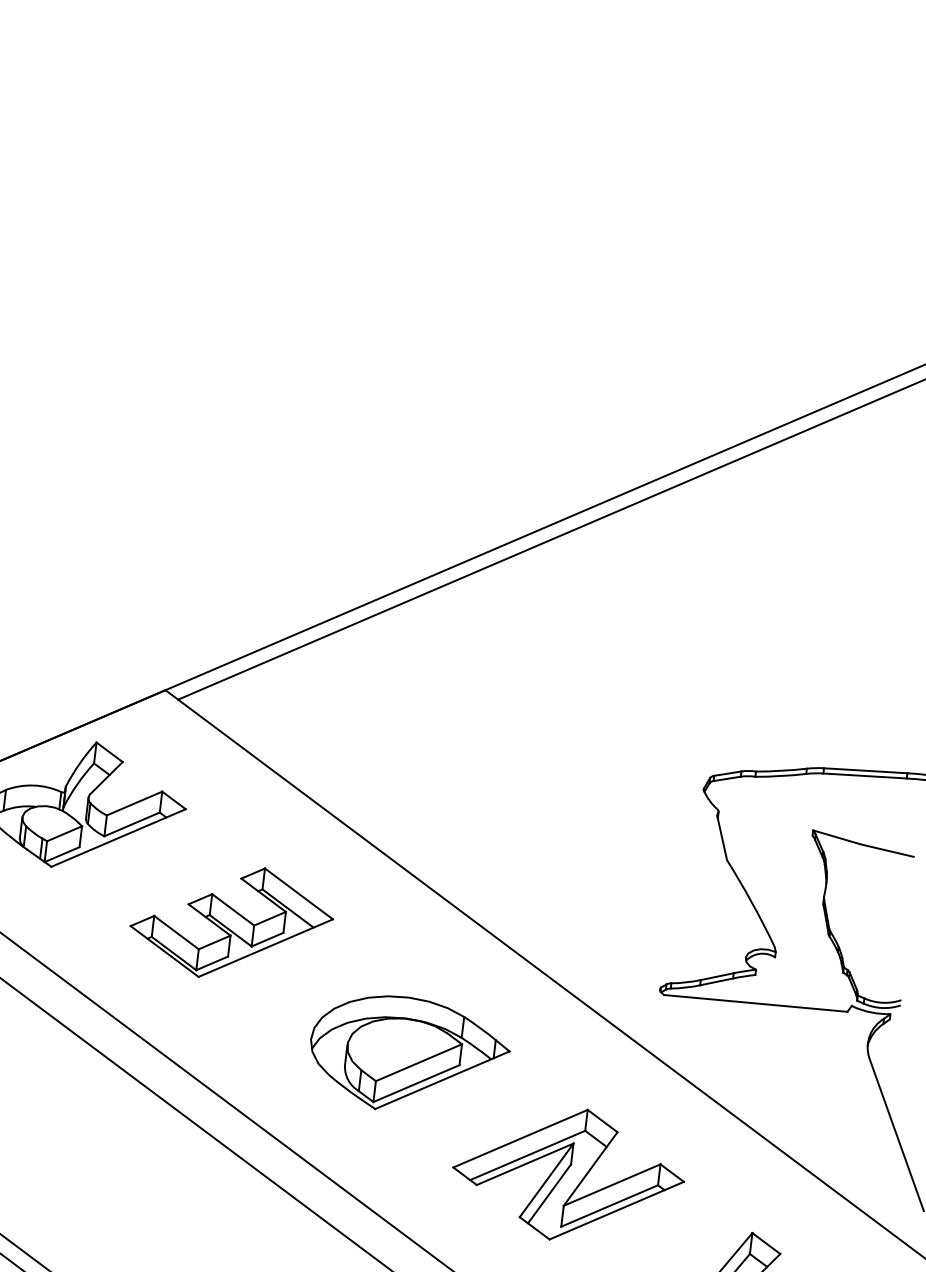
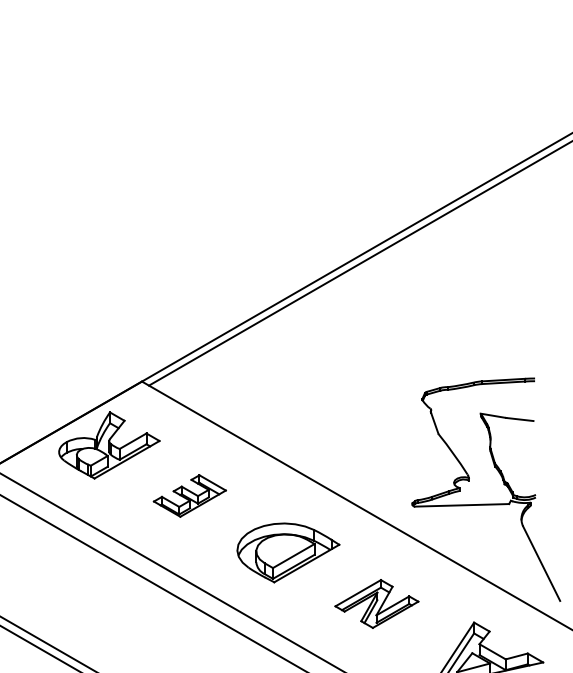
part: (231, 921) -> (189, 495), size x0.7
part: (567, 1173) -> (376, 603), size x0.7

